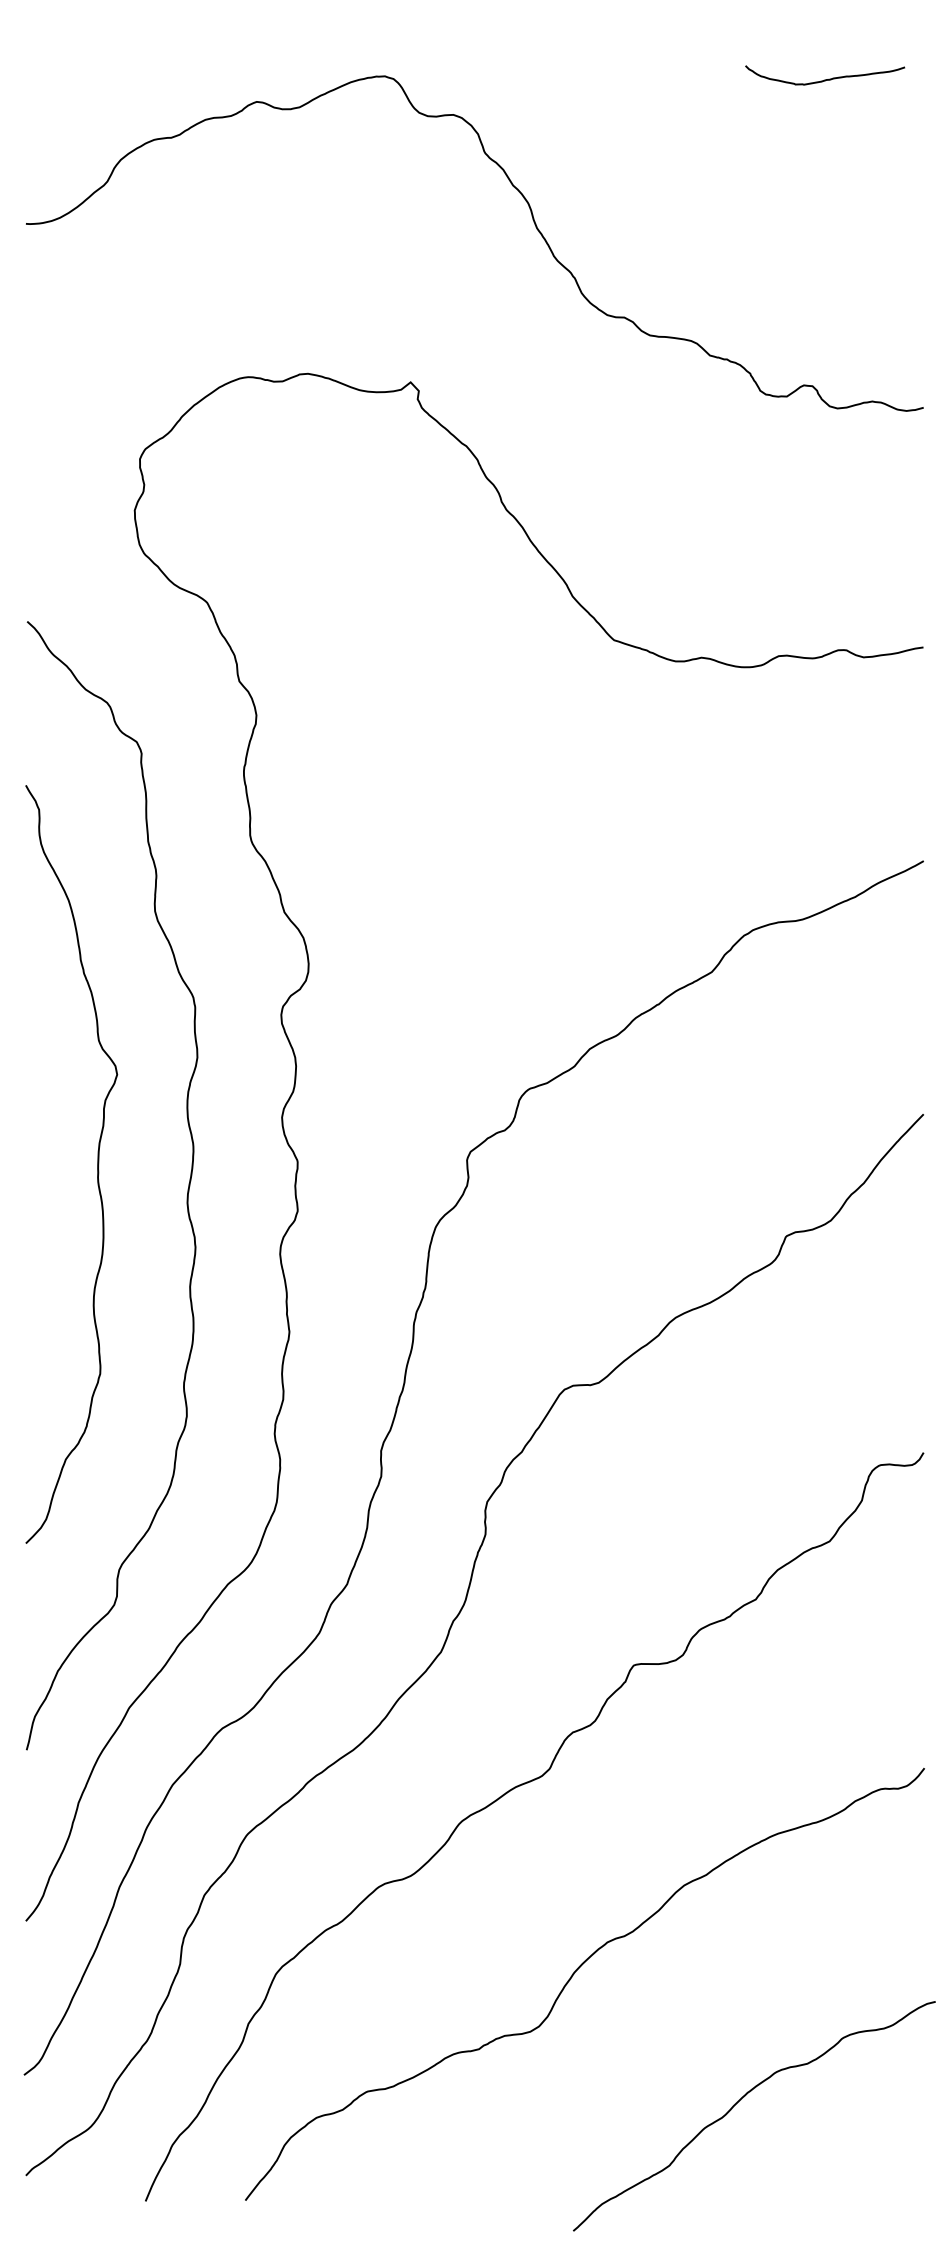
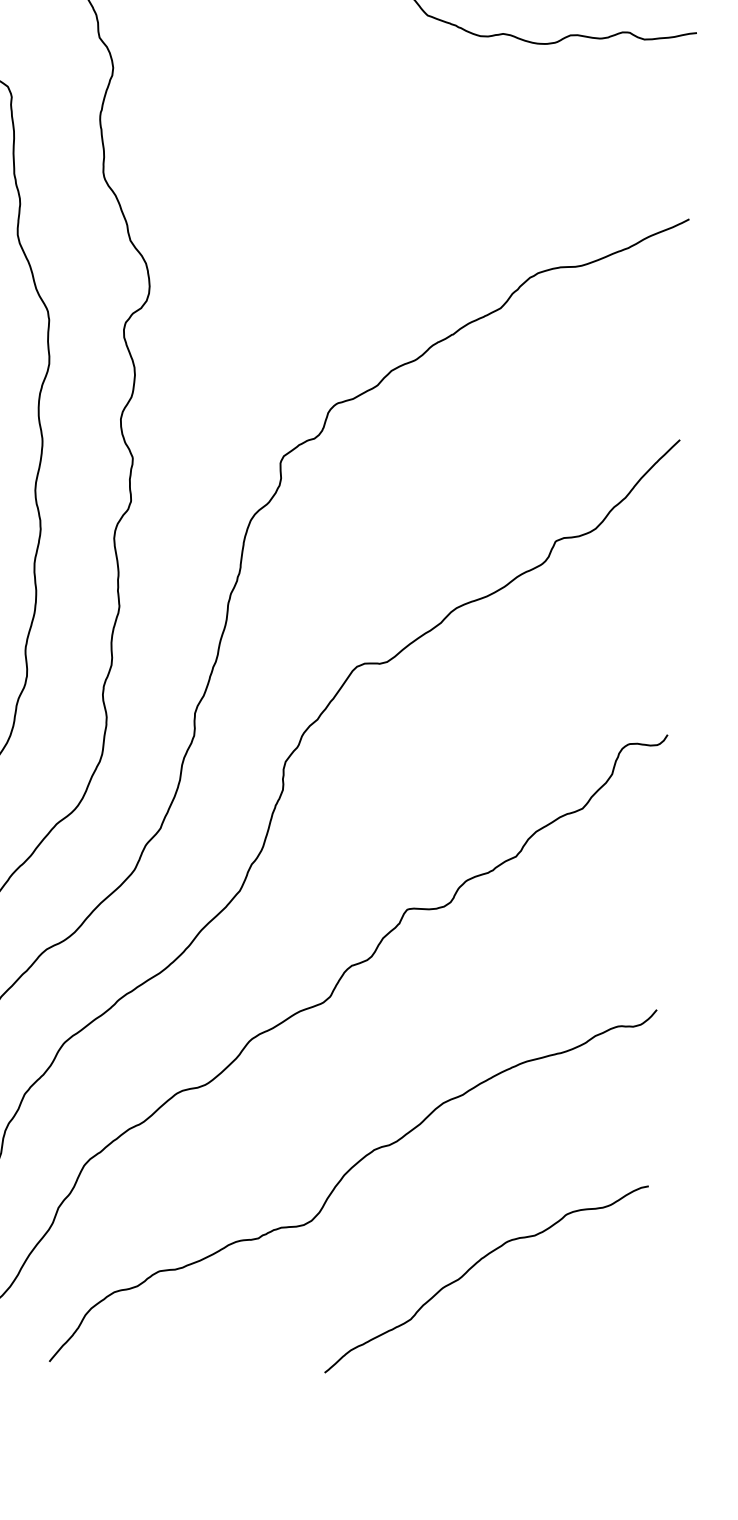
curve: (739, 2101) -> (474, 1266), moved

